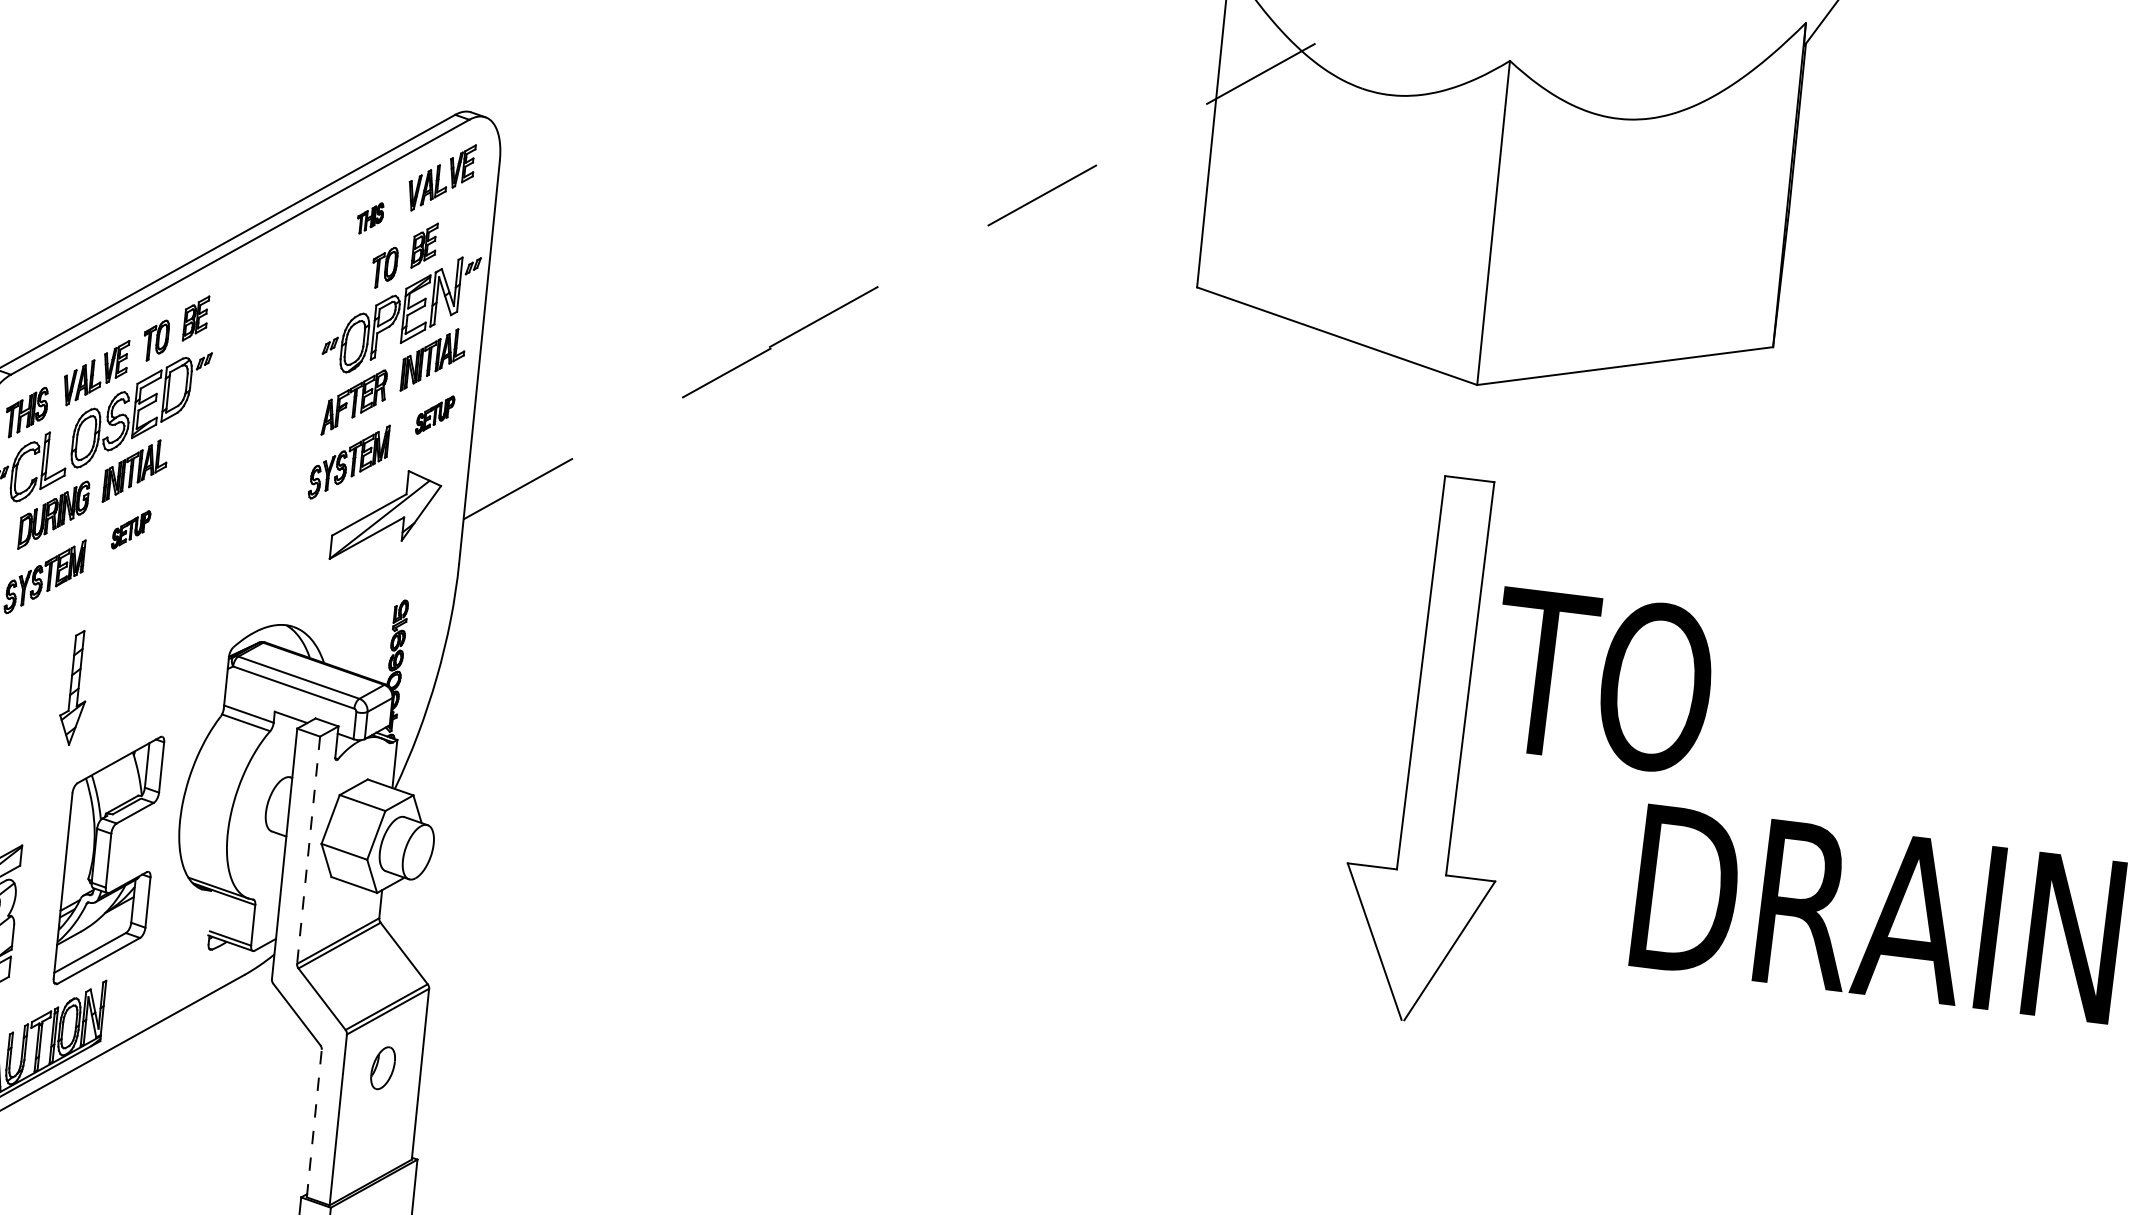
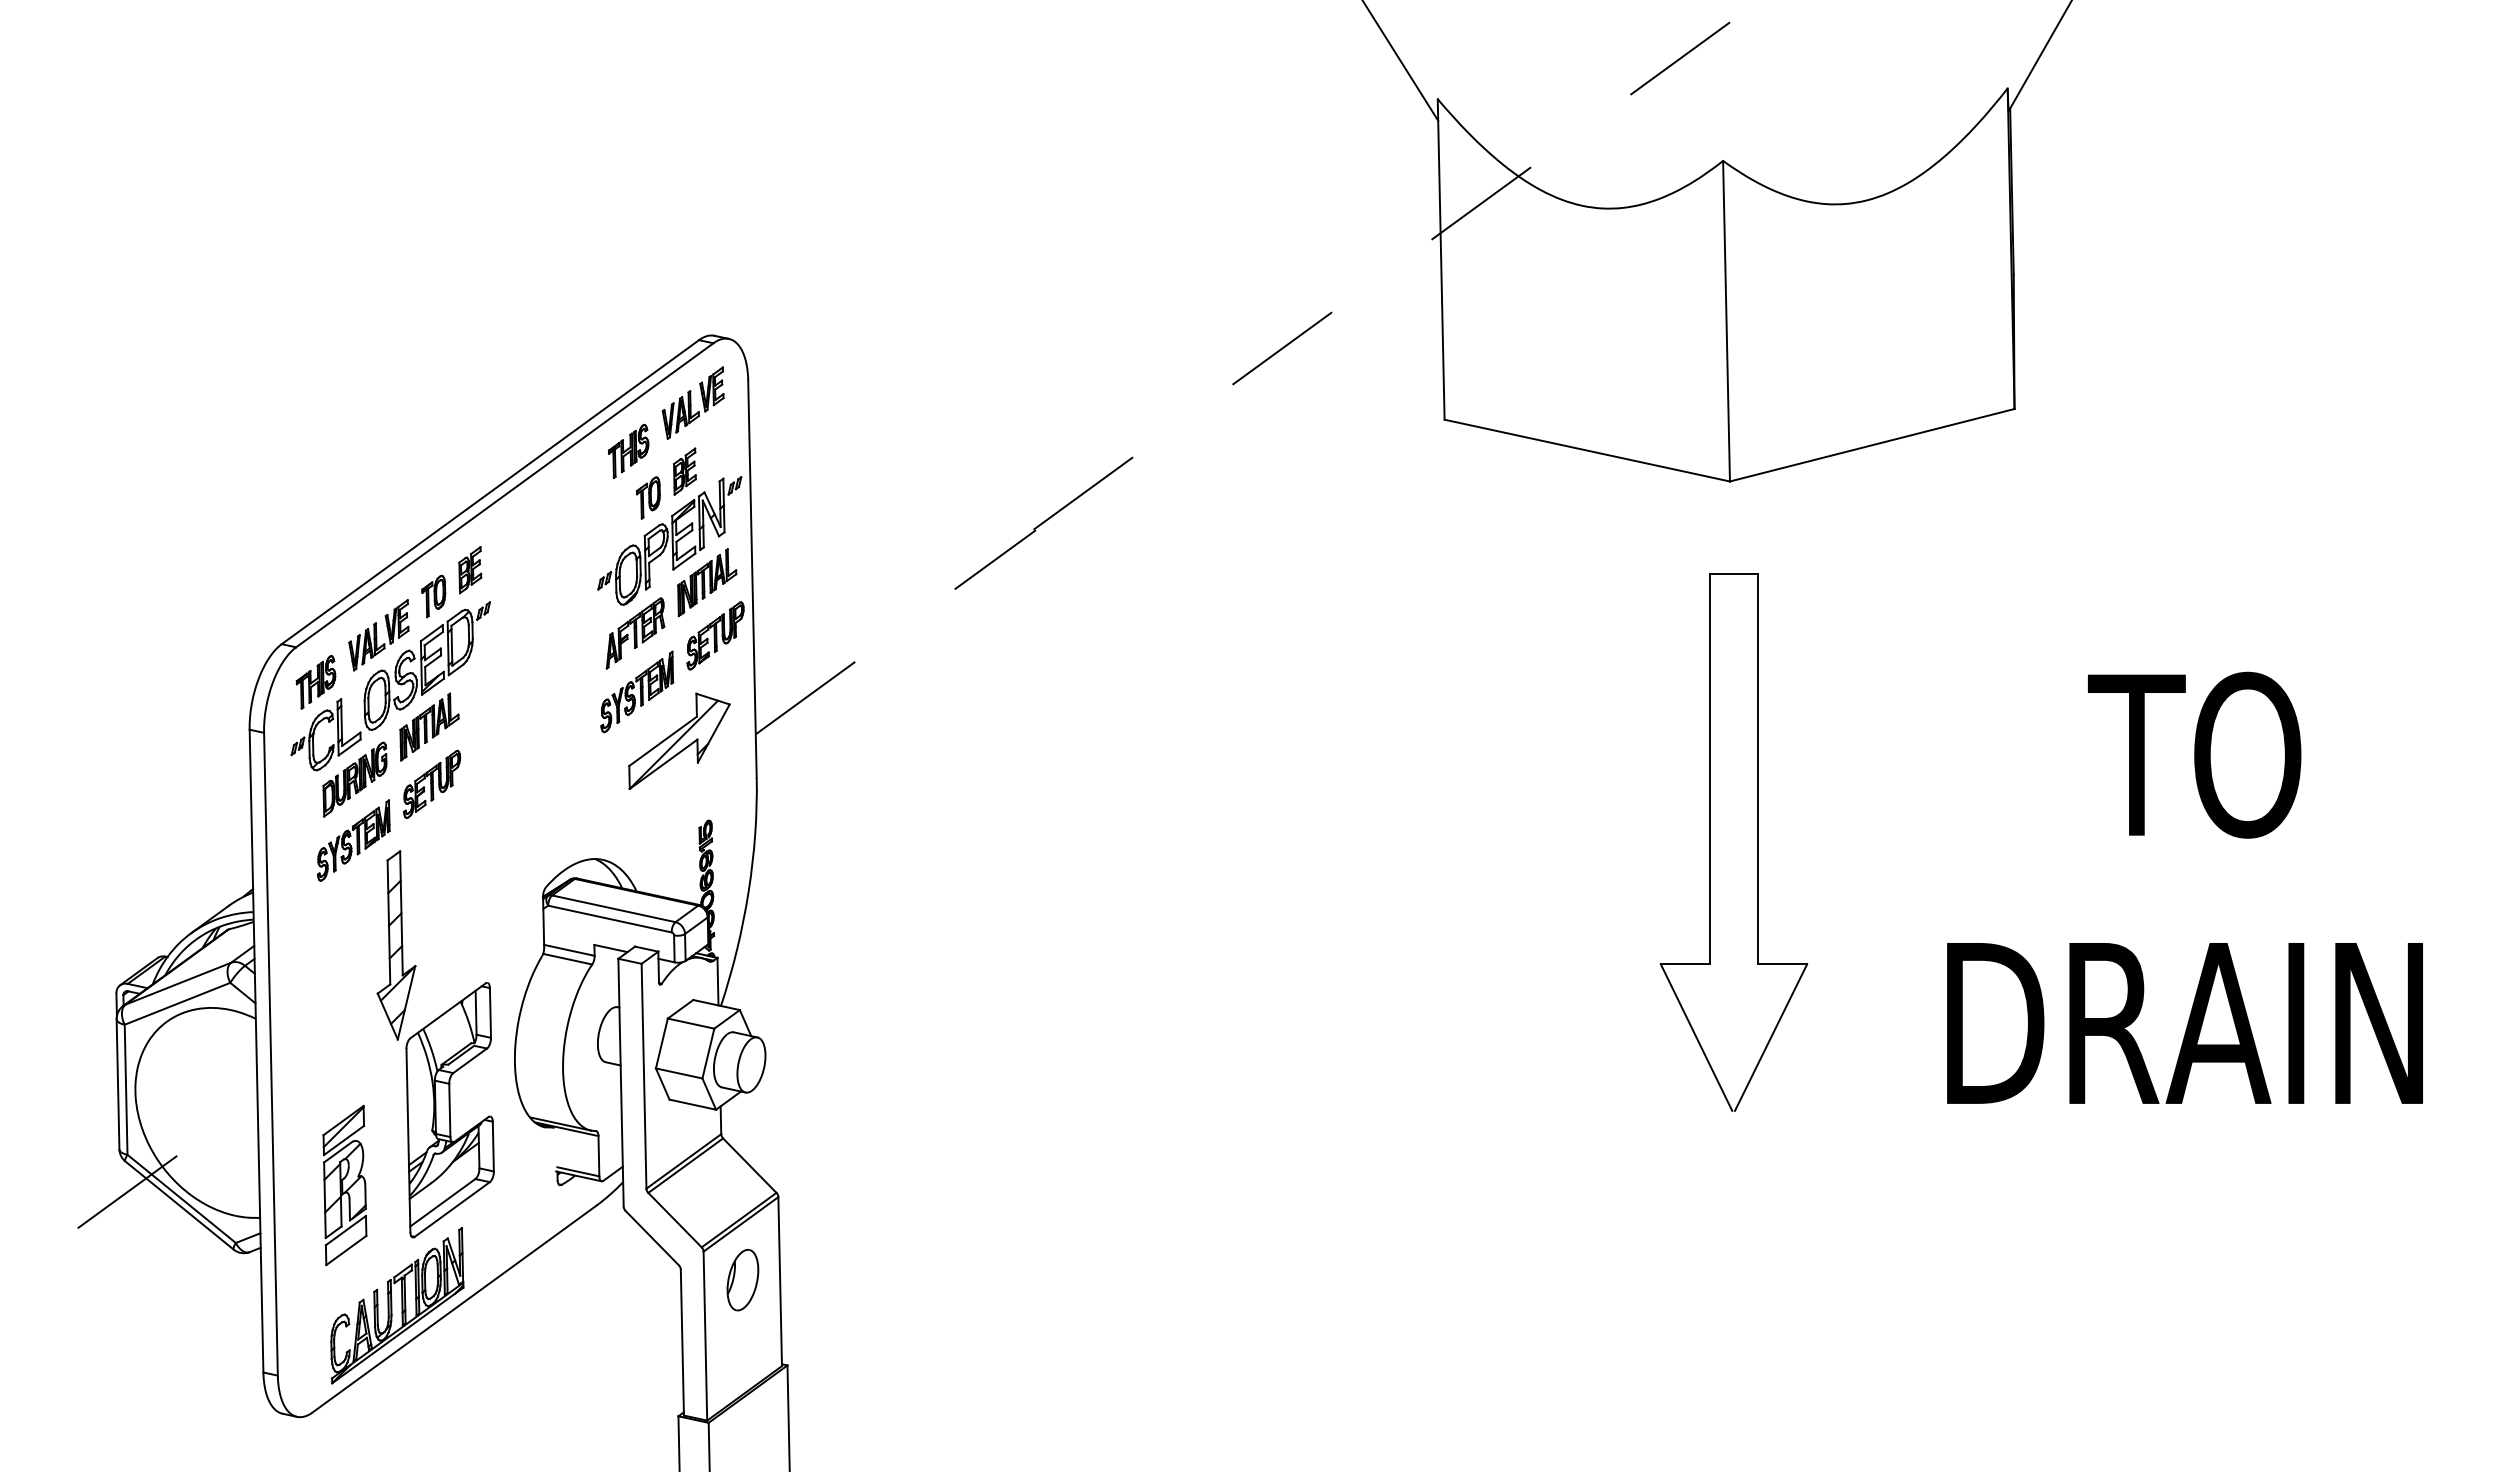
part: (370, 218) -> (628, 451), size x1.67
part: (435, 414) -> (715, 635), size x1.67
part: (131, 529) -> (432, 784), size x1.67
text: (1602, 679) -> (2194, 754), moved
part: (75, 687) -> (396, 945), size x1.67
line: (309, 850) -> (644, 1076), dashed -> solid
text: (1877, 914) -> (2184, 1023), moved
part: (382, 1068) -> (742, 1280), size x1.43
line: (314, 1123) -> (682, 1342), dashed -> solid

